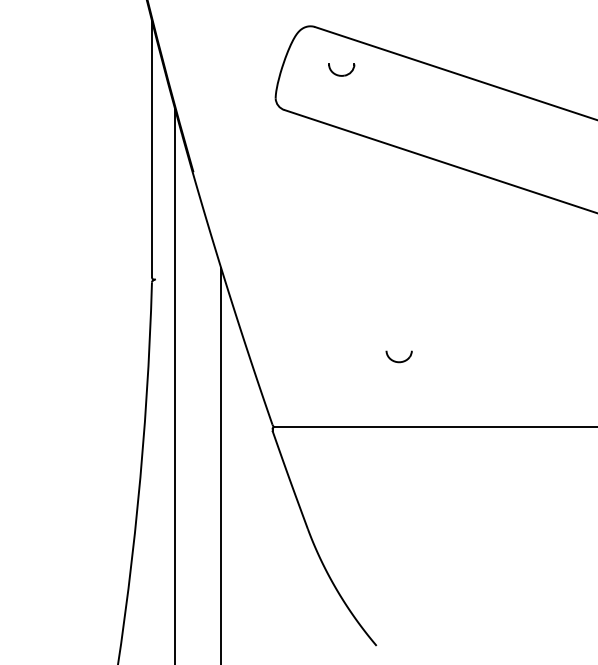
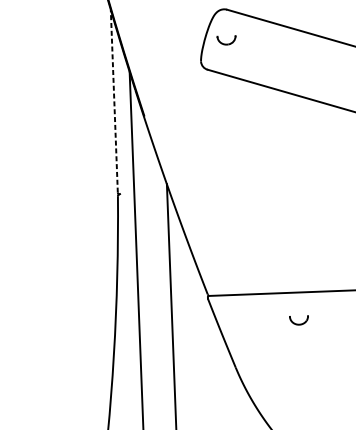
part: (341, 69) -> (226, 40), moved
line: (152, 148) -> (114, 100), solid -> dashed
part: (398, 356) -> (298, 320), moved

